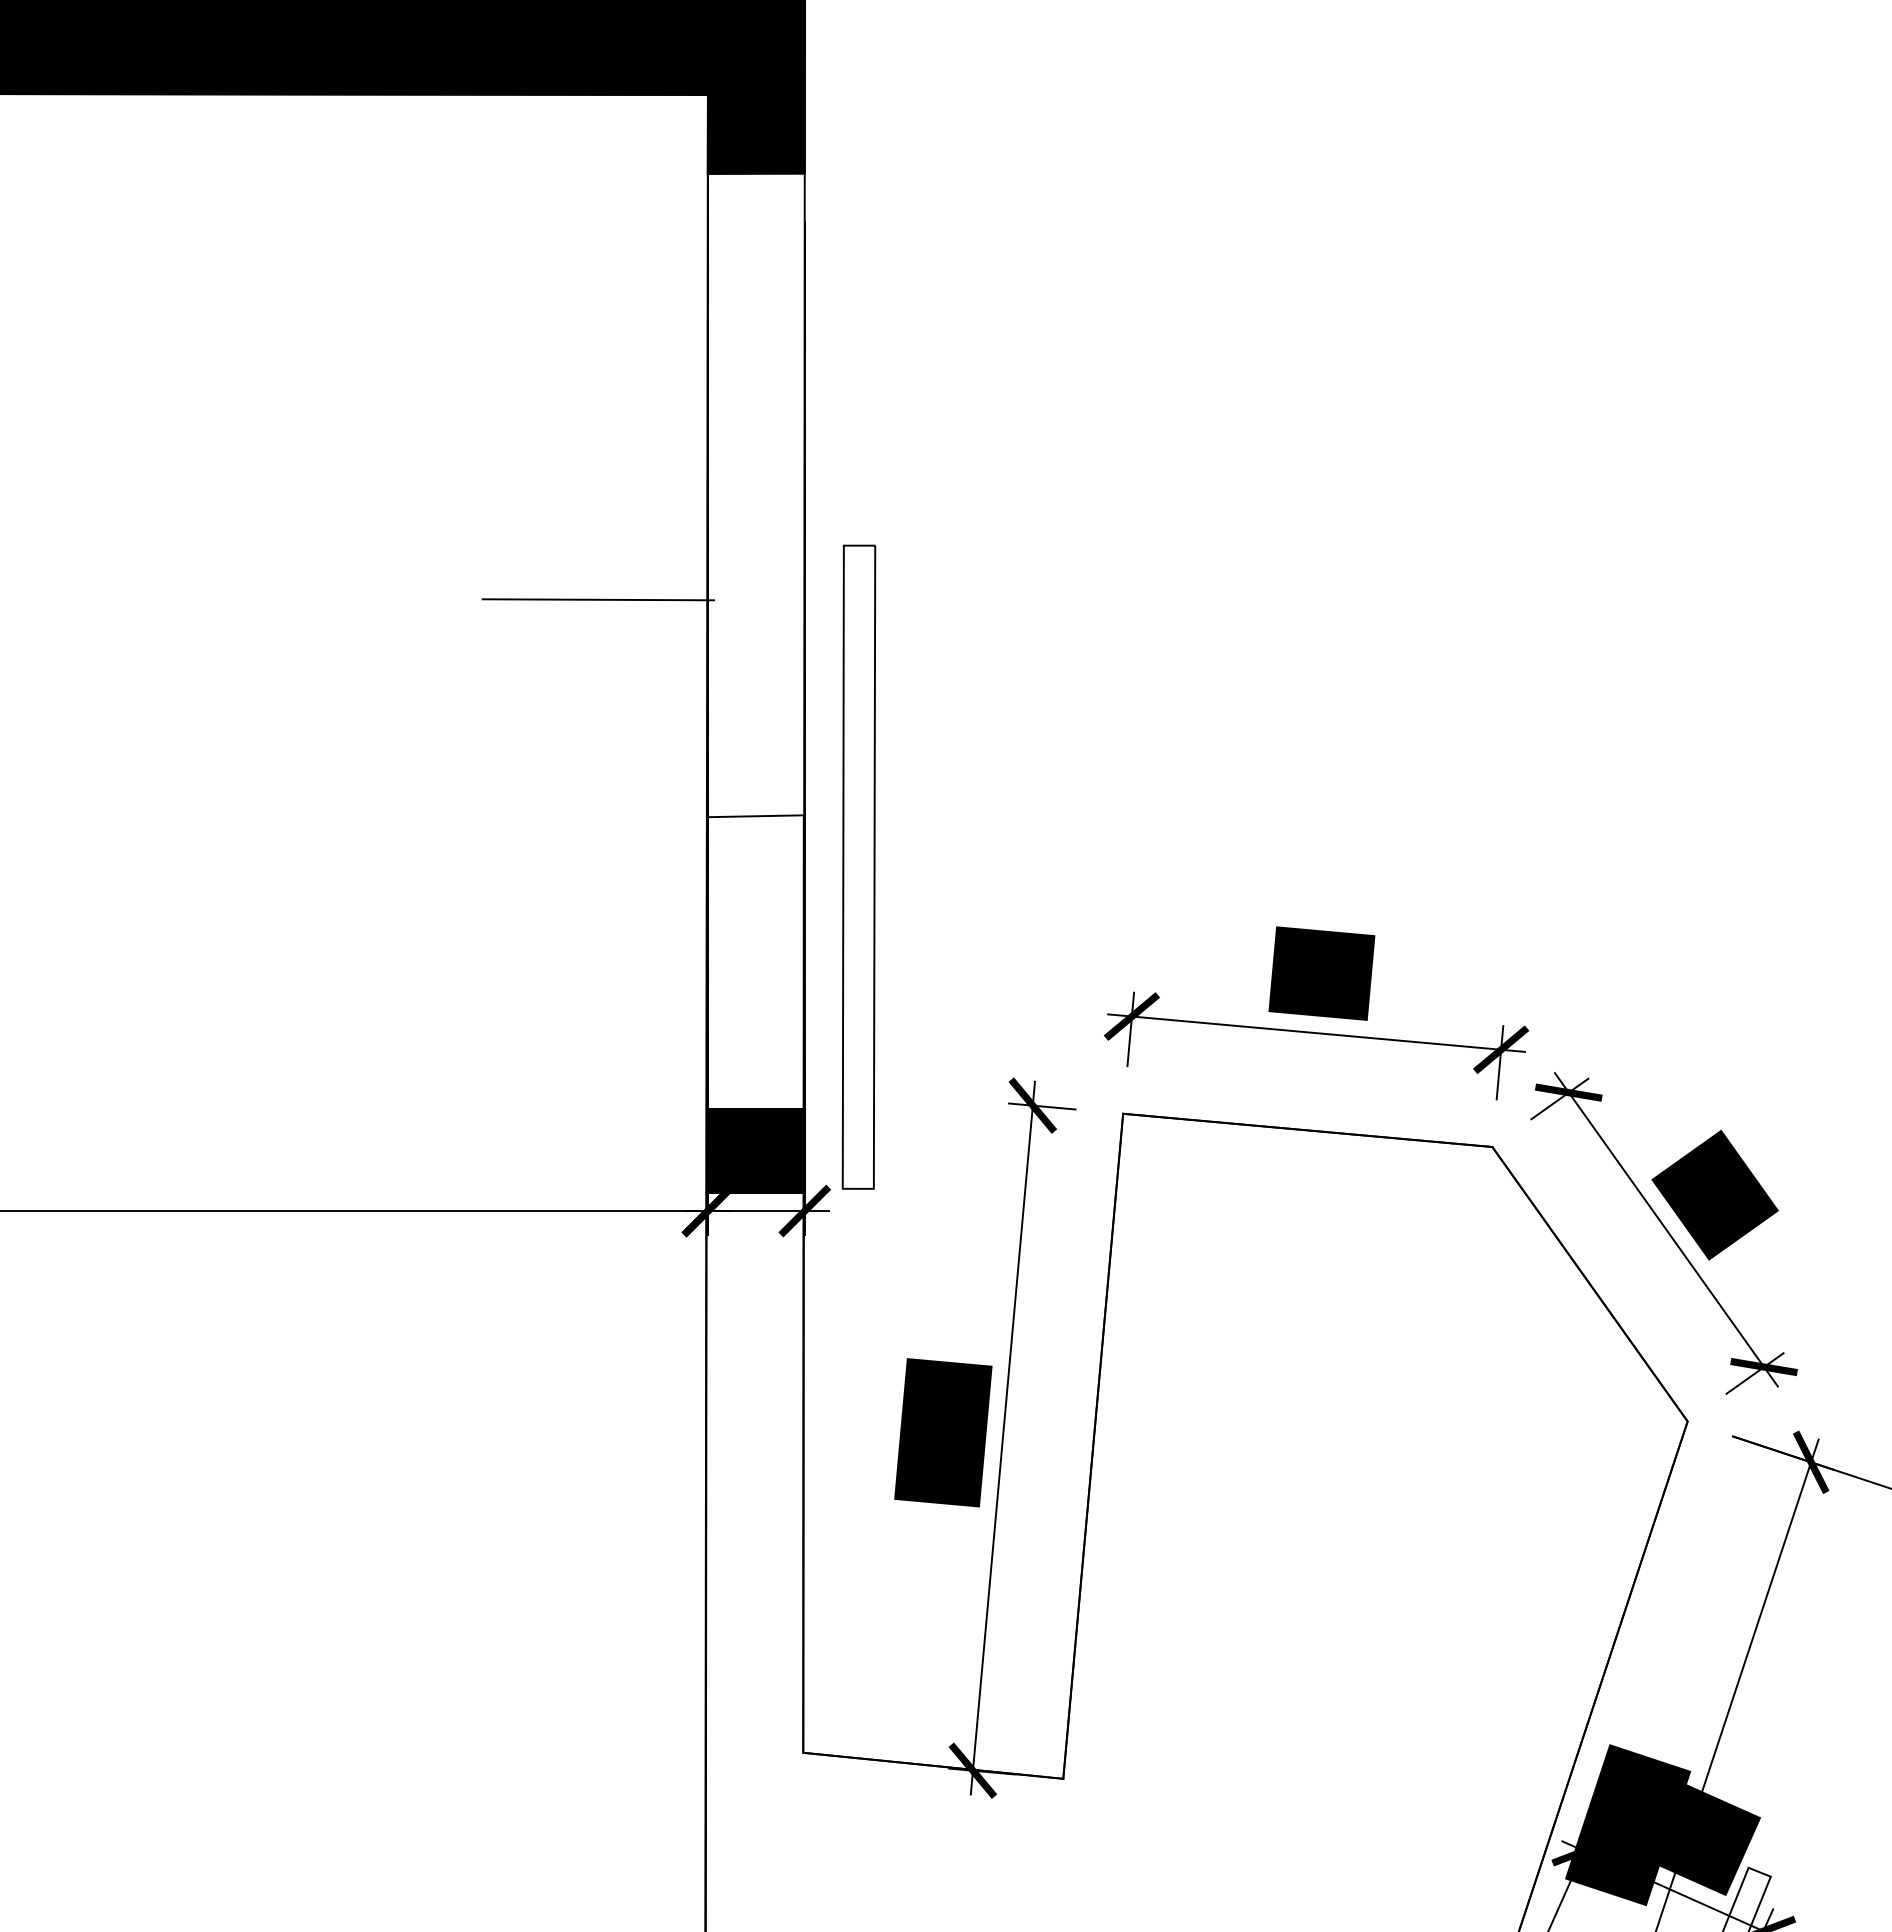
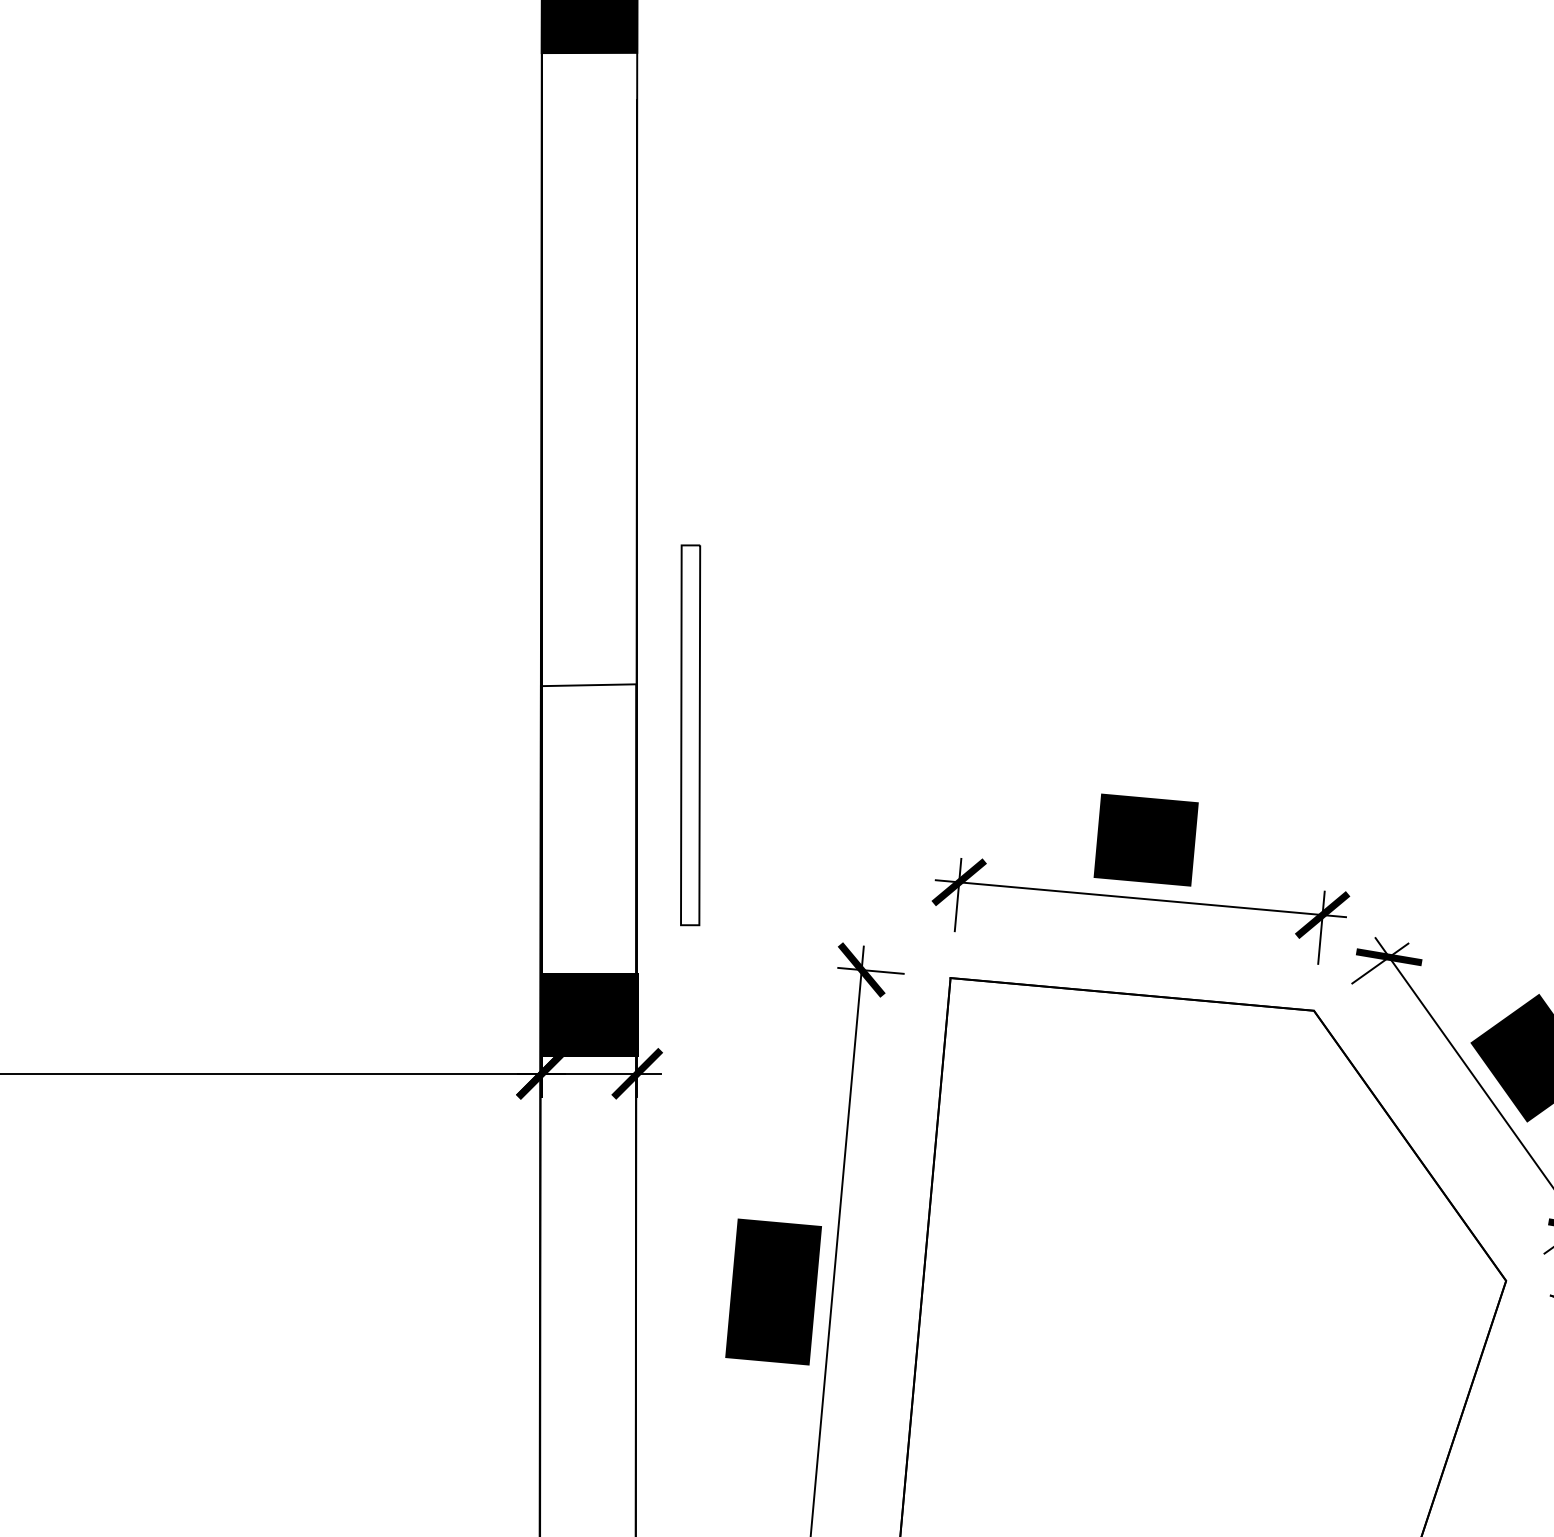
line: (598, 599) -> (434, 471), removed
part: (858, 866) -> (690, 734), size x0.6

